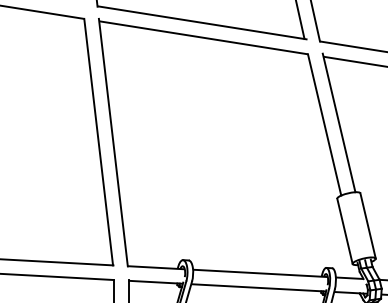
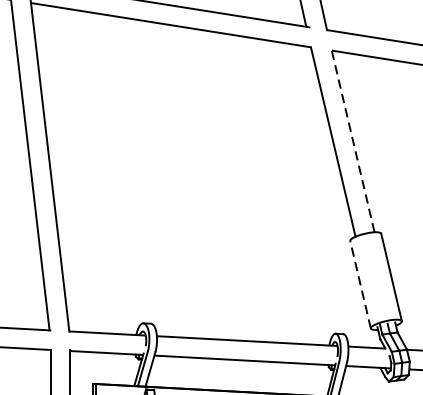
line: (339, 122) -> (353, 138), solid -> dashed
line: (344, 231) -> (359, 284), solid -> dashed

